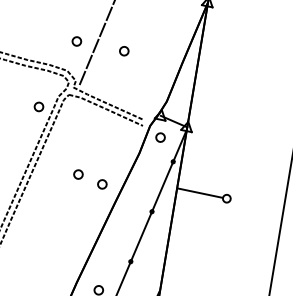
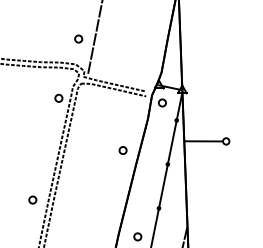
part: (124, 50) -> (118, 38), removed
part: (77, 174) -> (101, 146), removed

